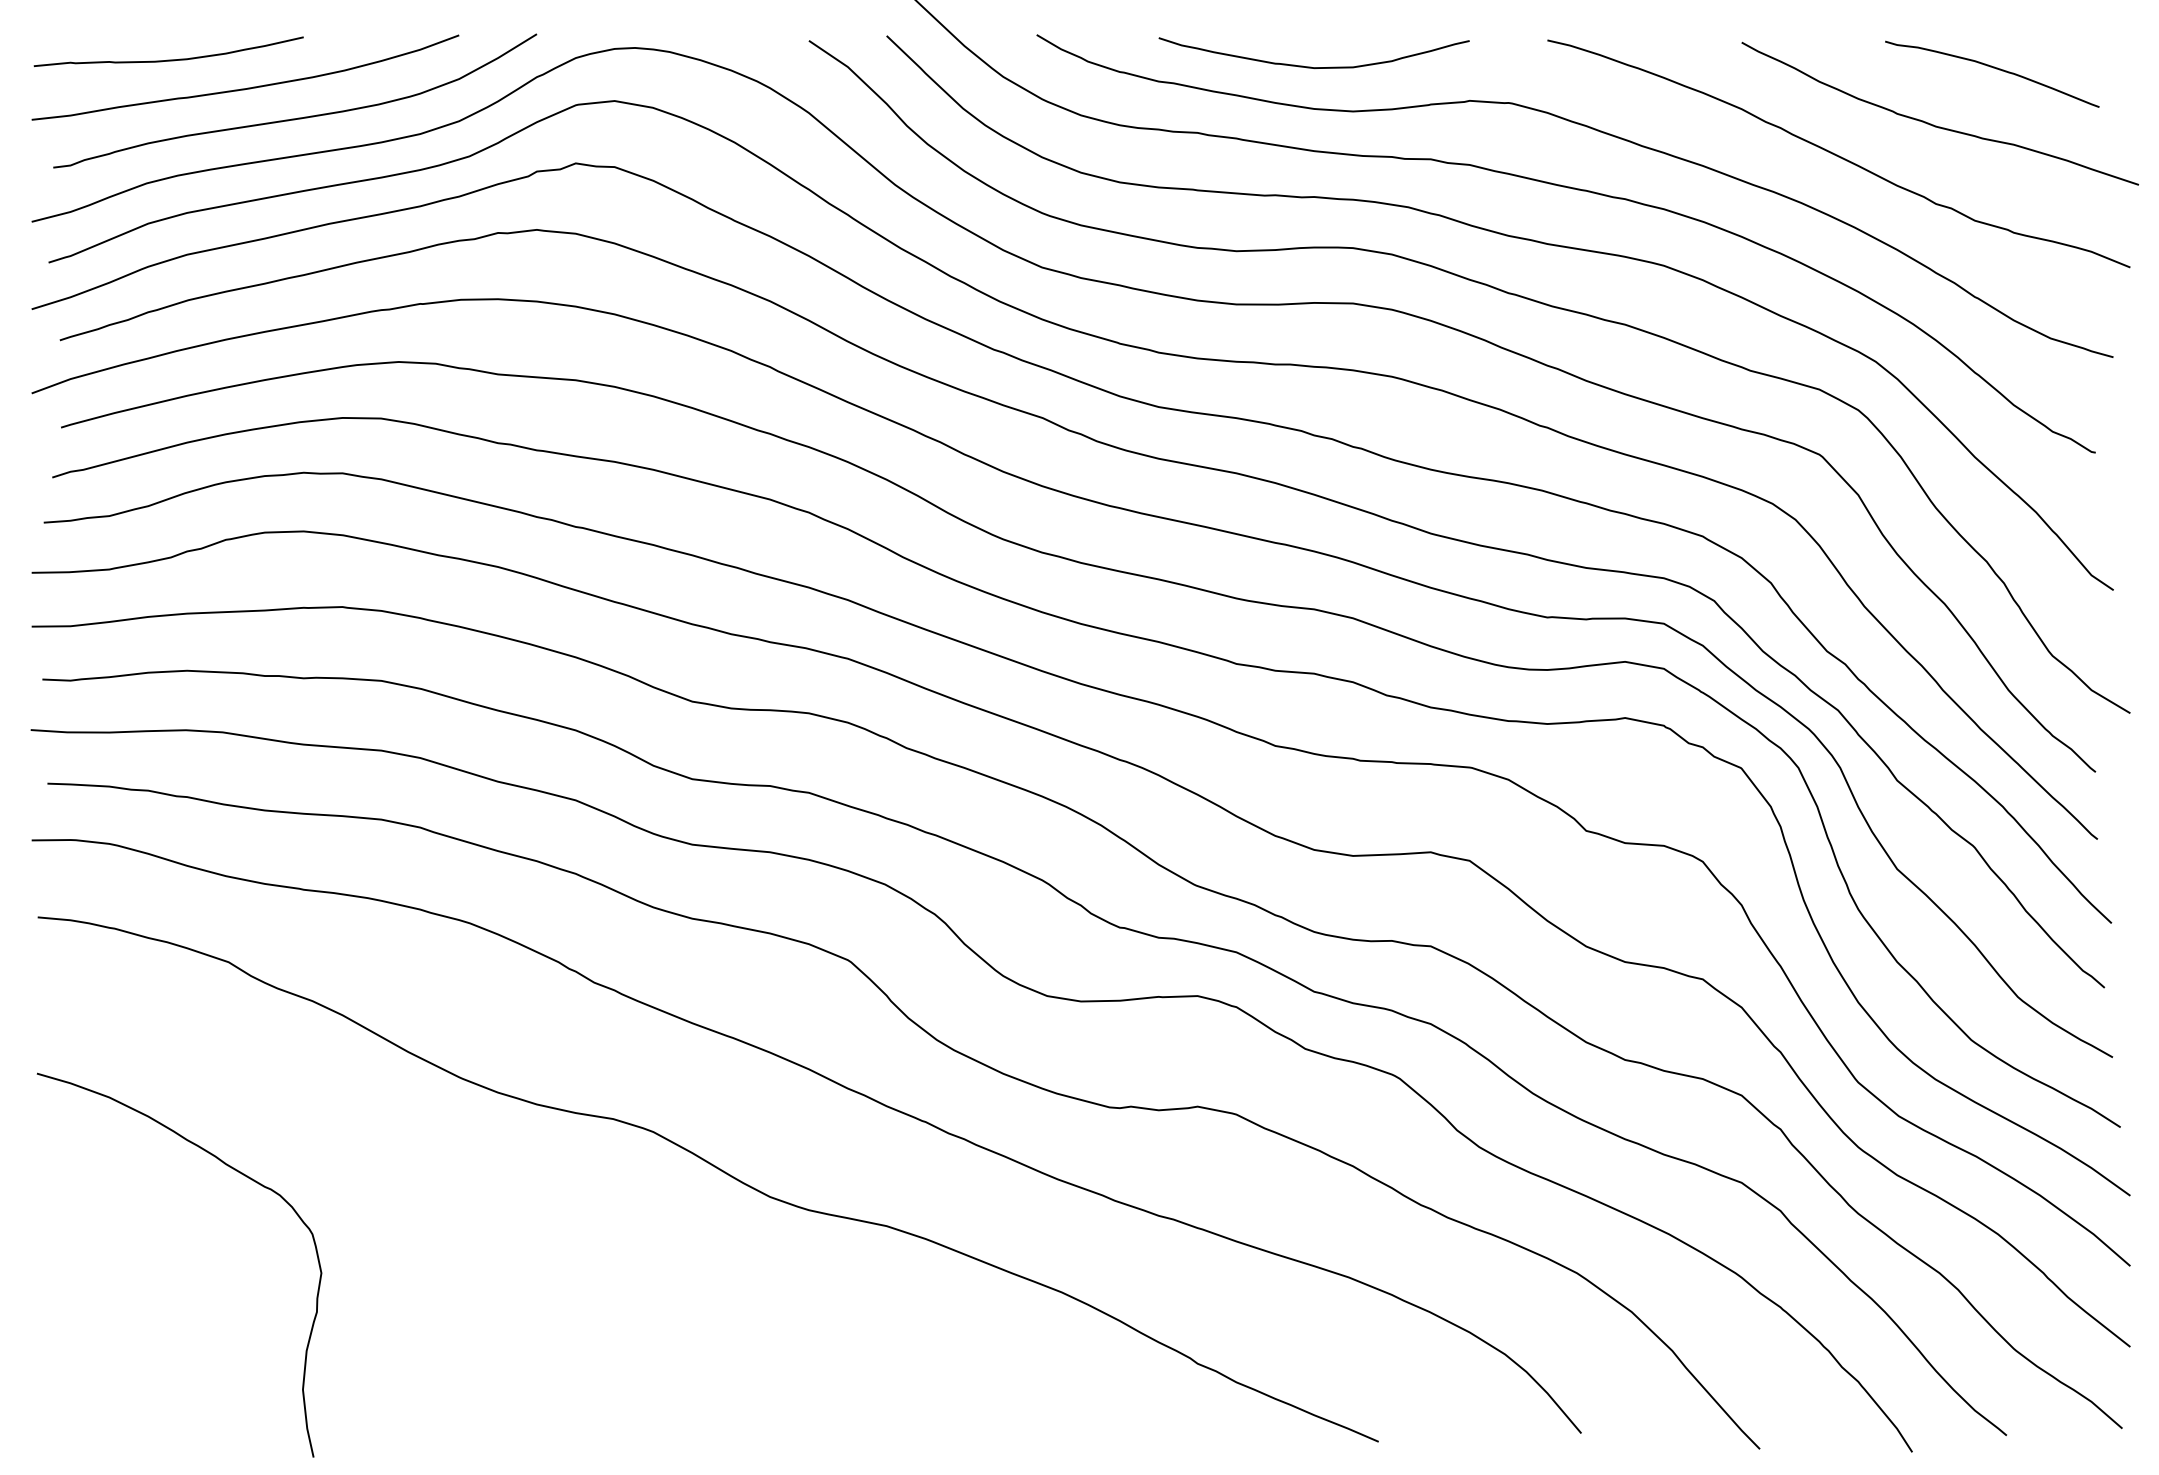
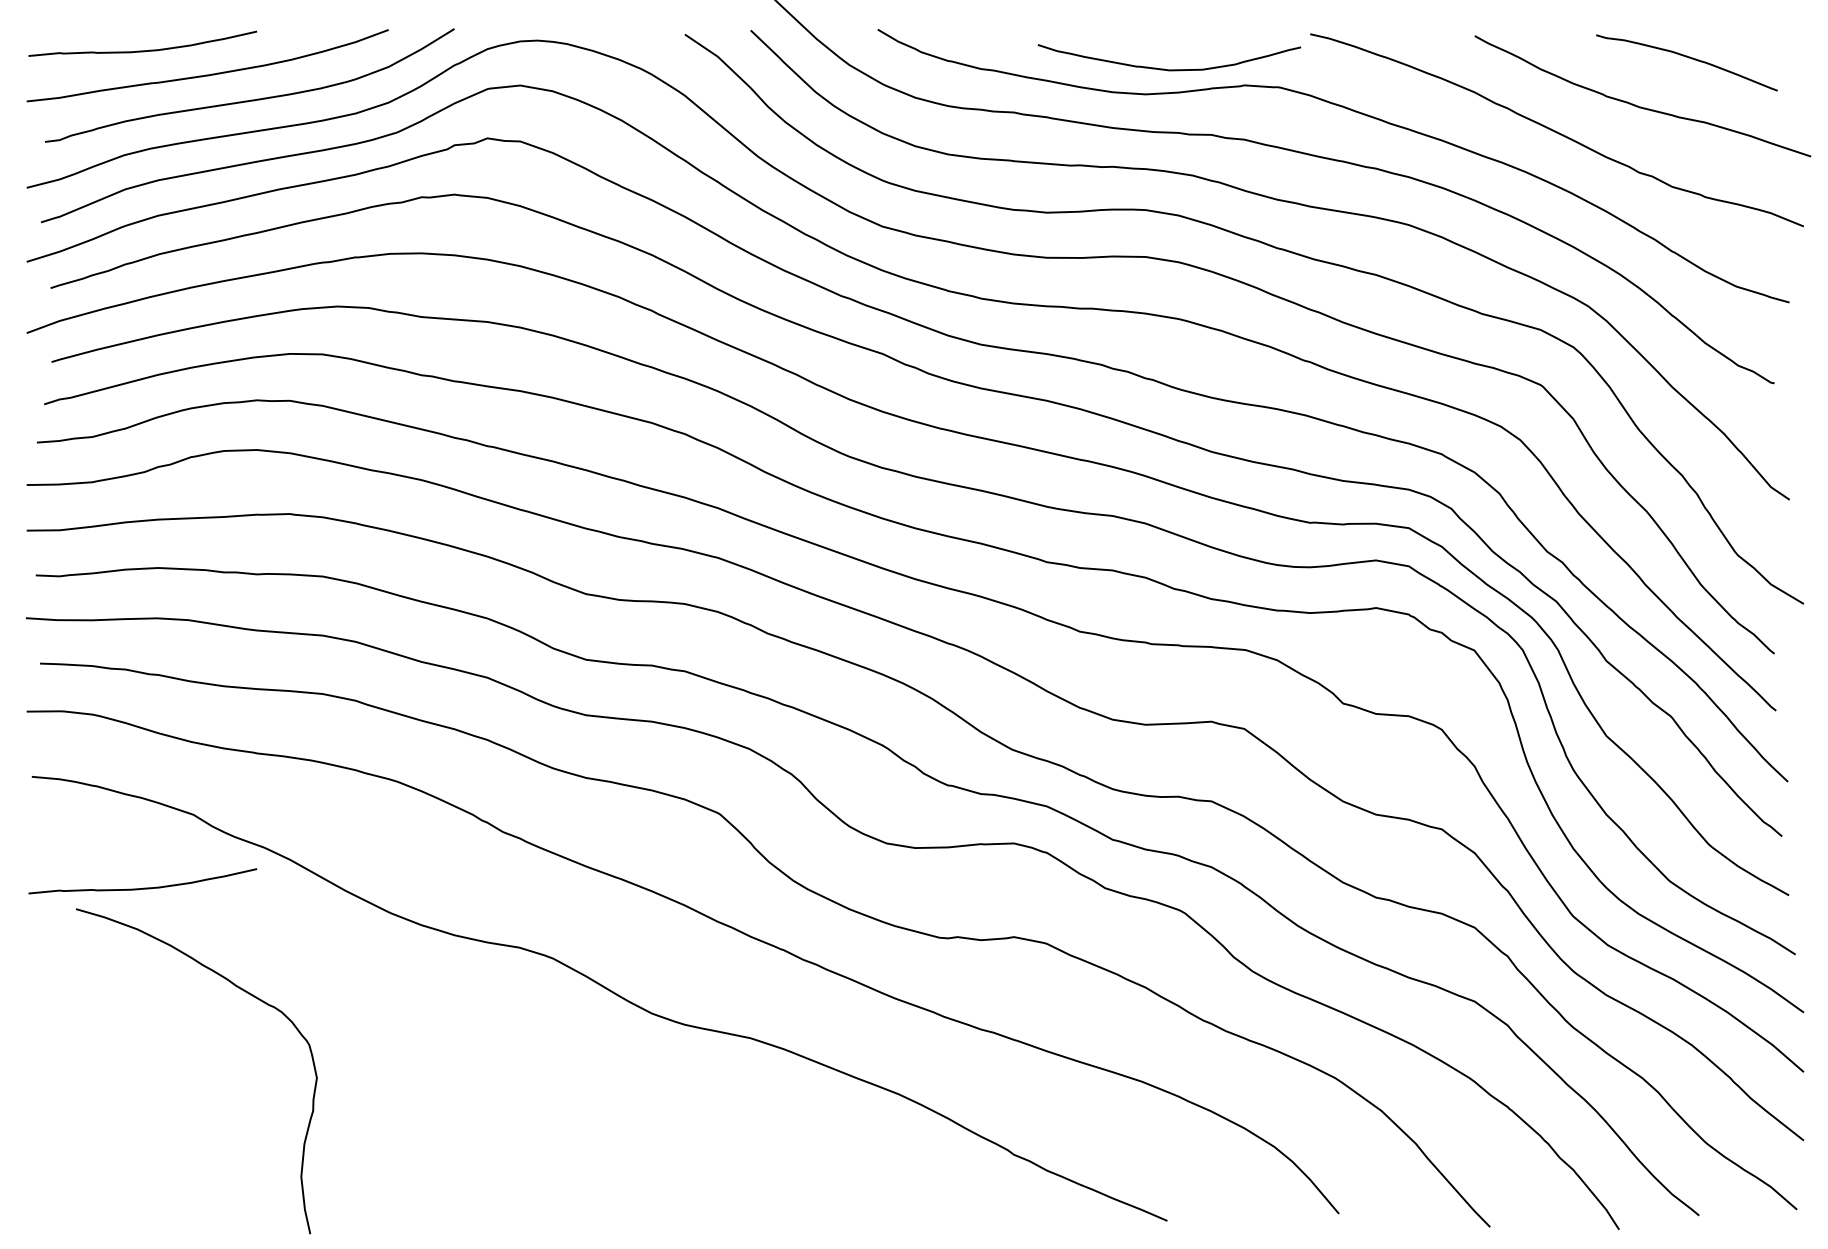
curve: (1311, 66) -> (1167, 68), moved
curve: (168, 1048) -> (142, 887), added
curve: (234, 1170) -> (243, 991), moved

